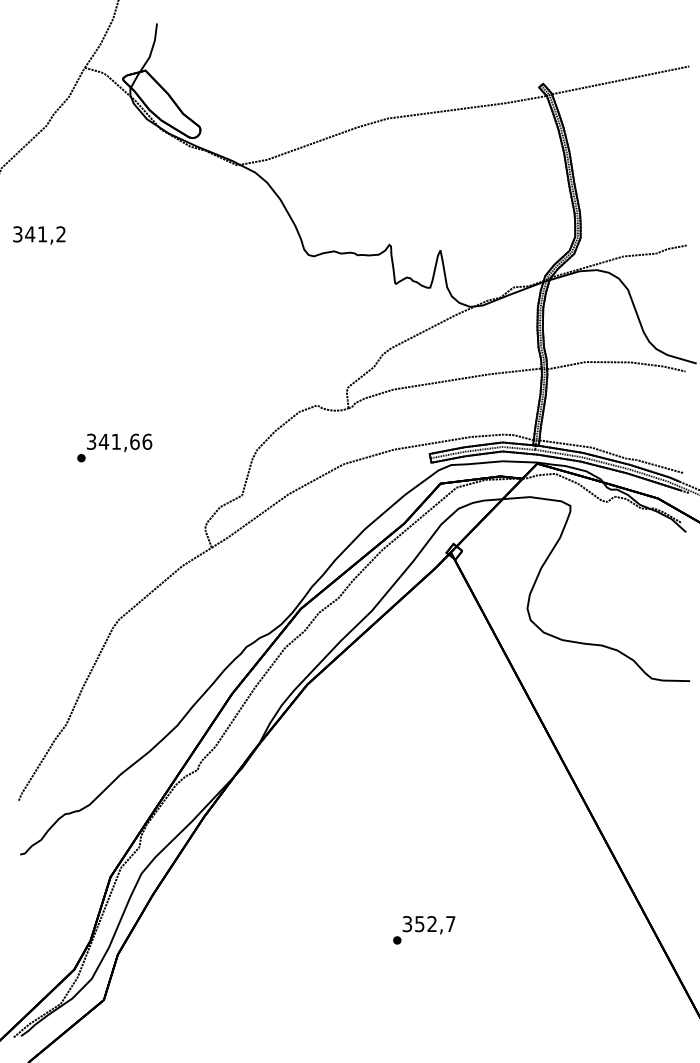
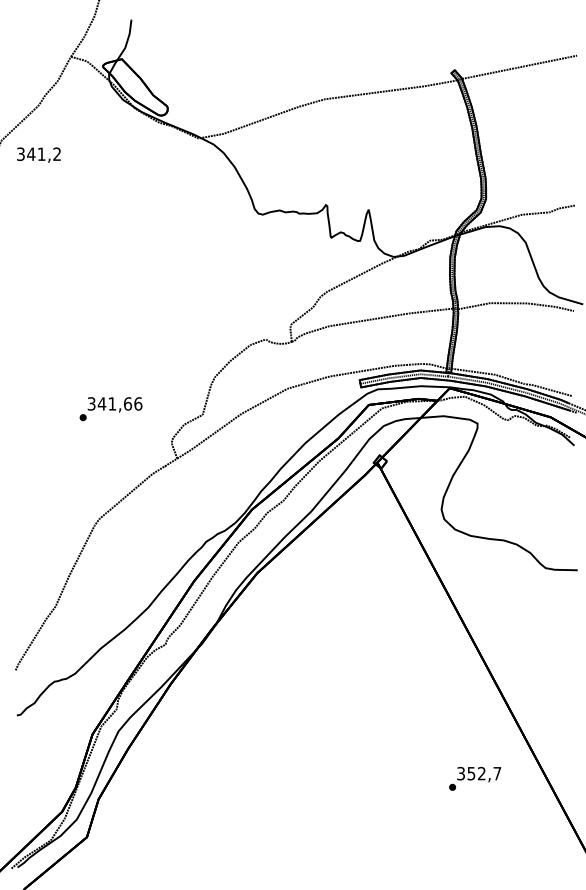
text: (38, 234) -> (38, 154), moved
text: (114, 448) -> (110, 409), moved
text: (424, 929) -> (475, 778), moved

